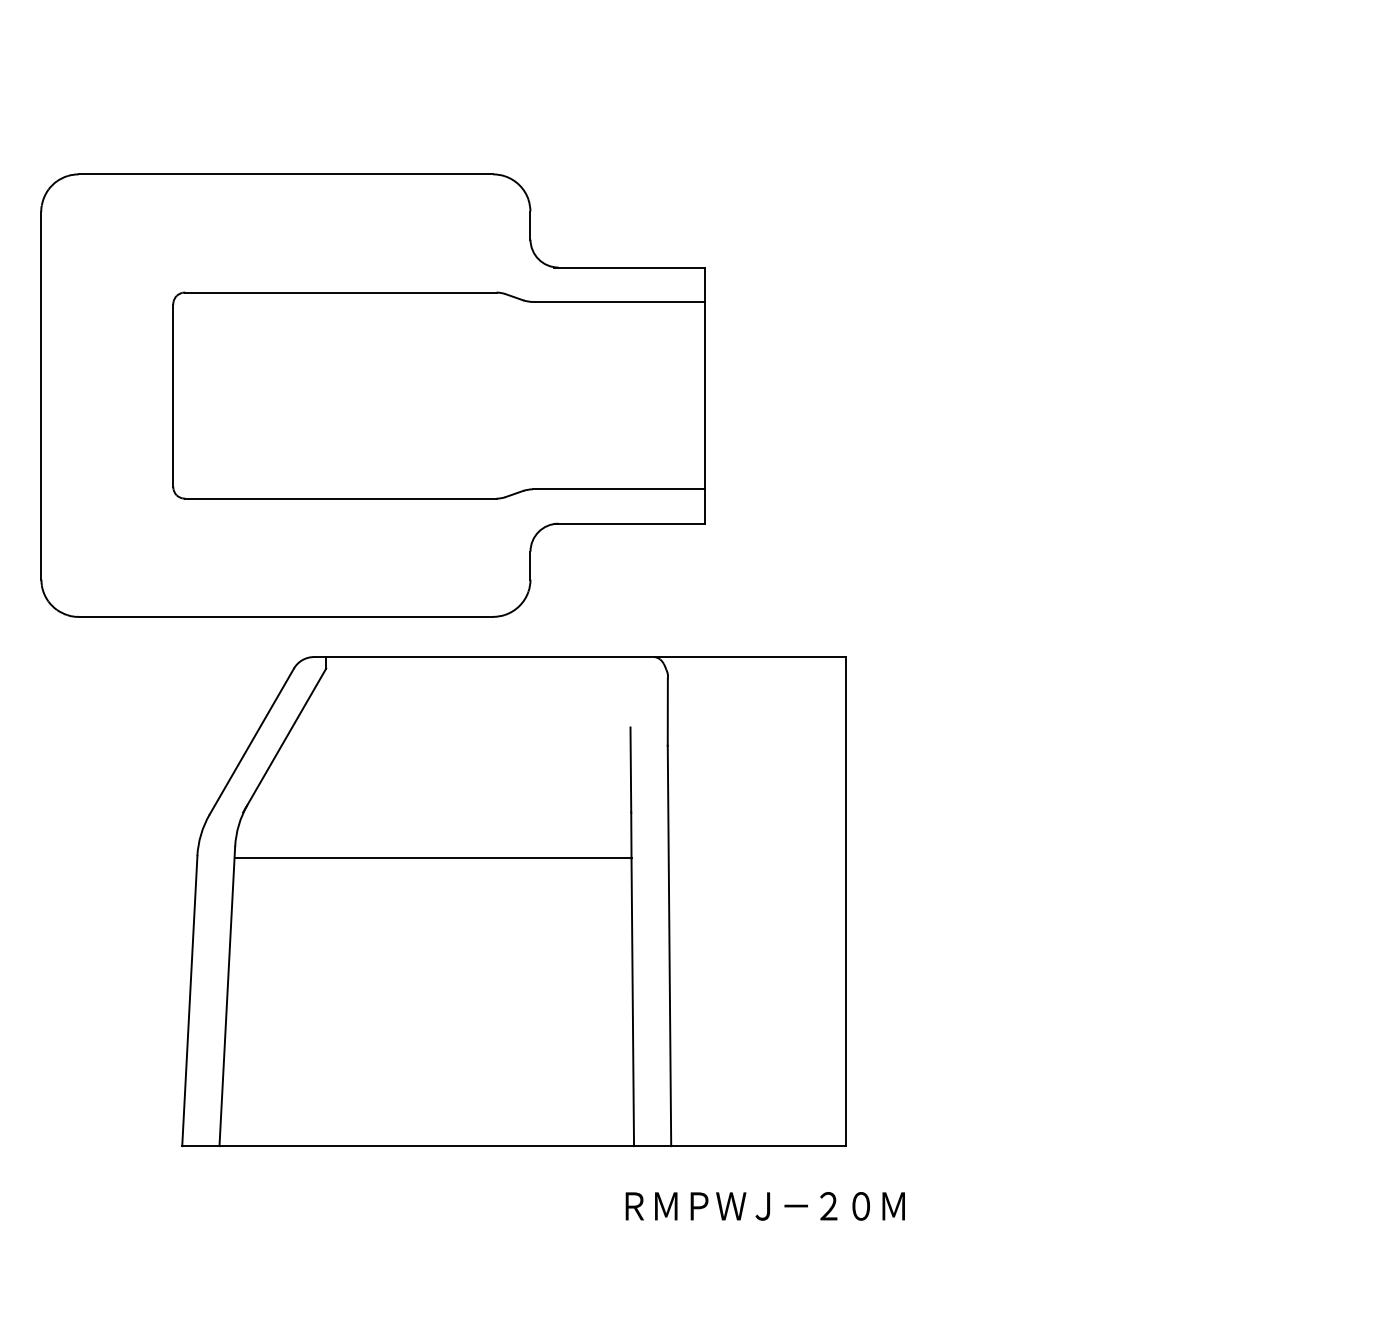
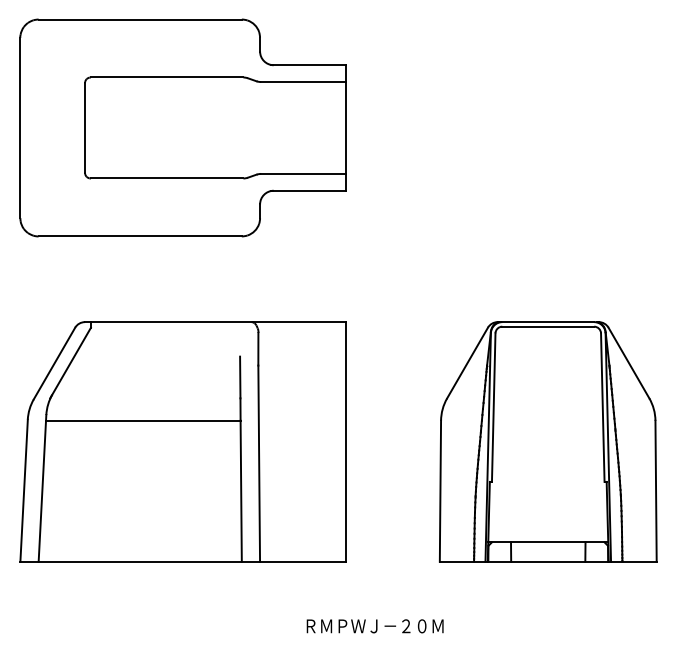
part: (372, 394) -> (182, 127), moved
part: (512, 900) -> (182, 441), moved
part: (1116, 900) -> (547, 441), added
text: (763, 1206) -> (374, 626), moved

